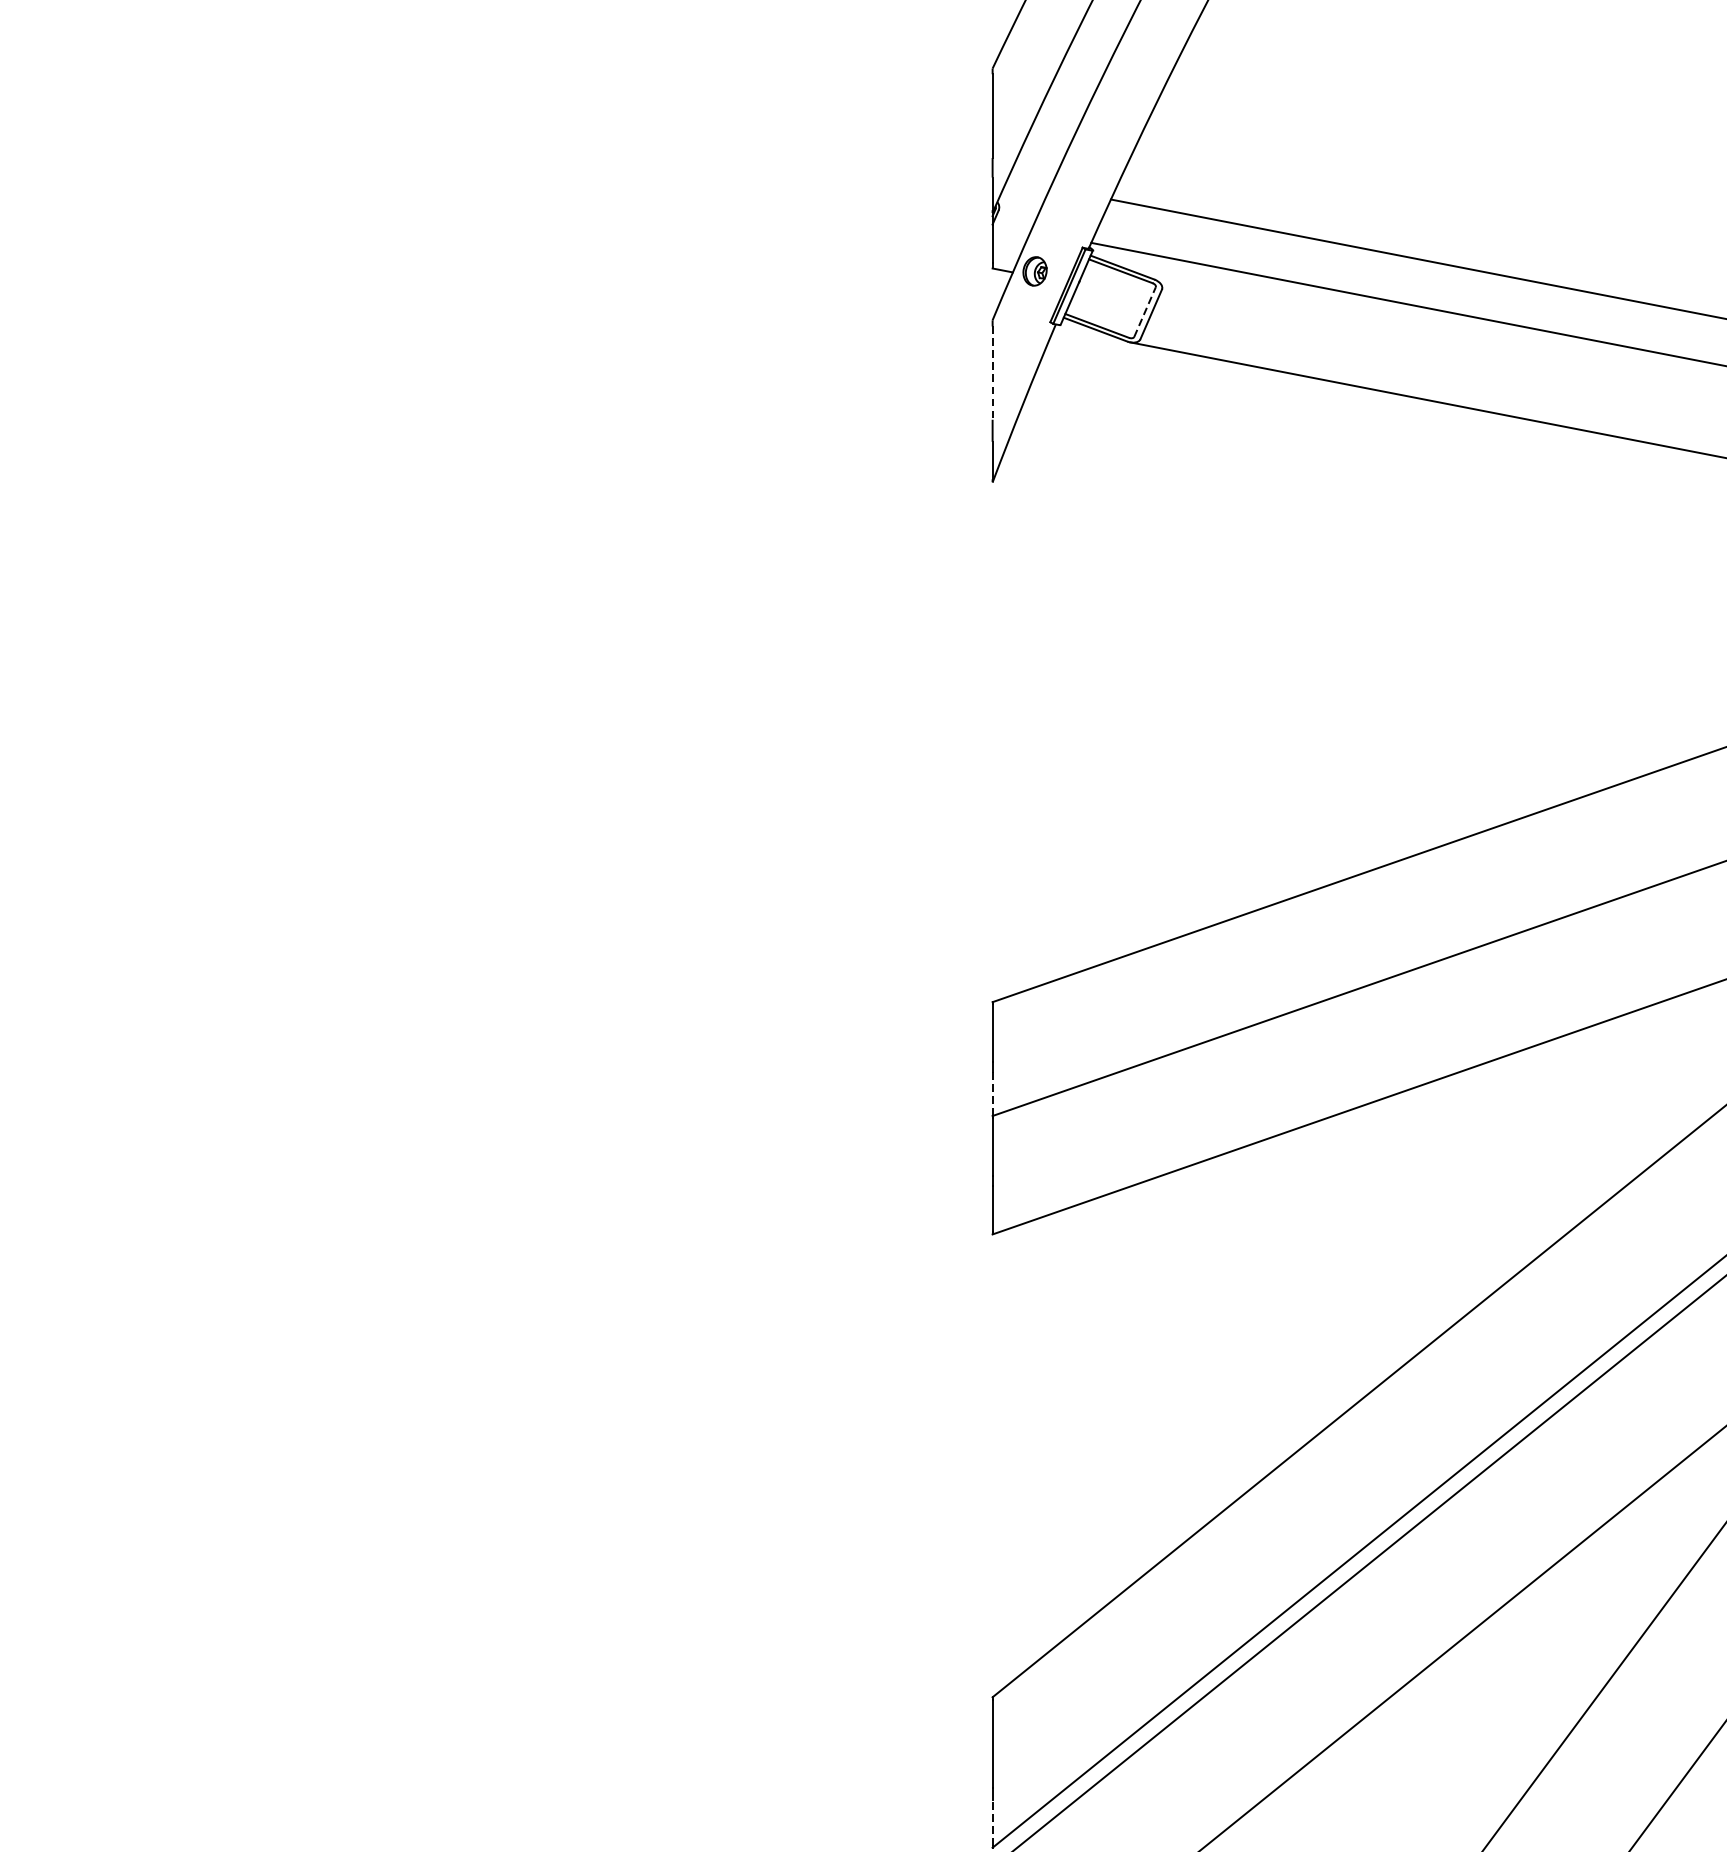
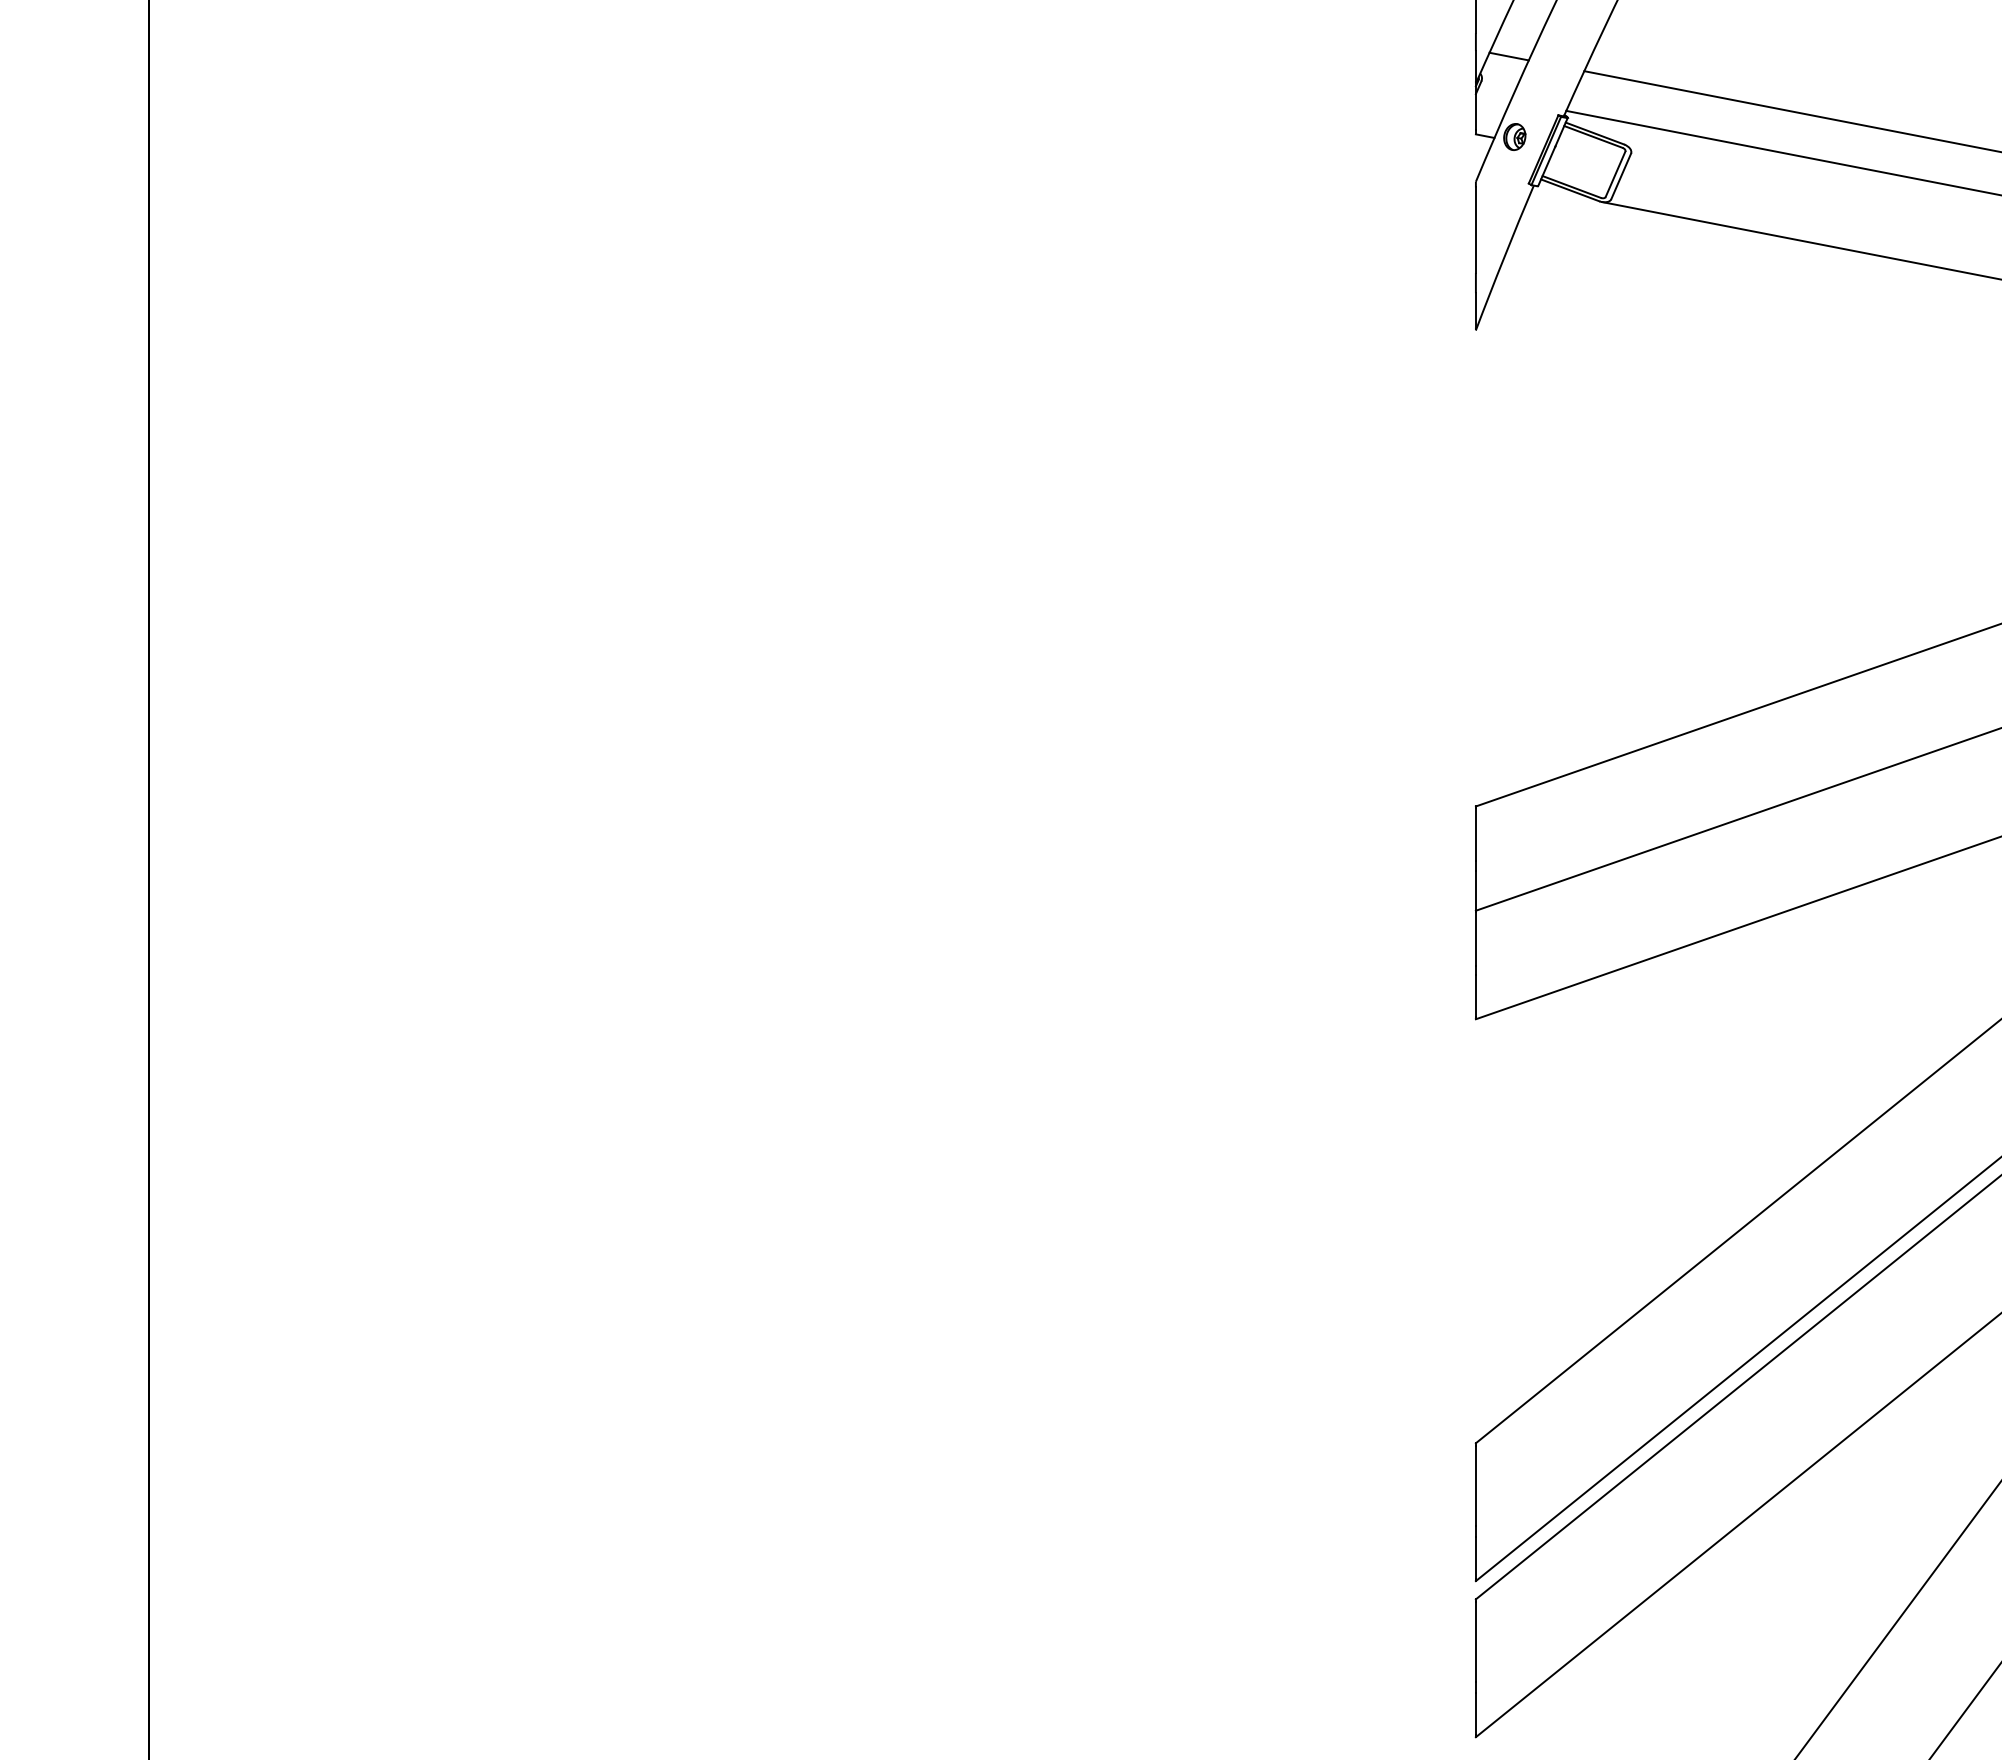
line: (1028, 183) -> (1508, 56), added
line: (1144, 312) -> (1615, 174), dashed -> solid
line: (992, 373) -> (1475, 230), dashed -> solid
line: (992, 1093) -> (1475, 890), dashed -> solid
line: (992, 1823) -> (1475, 1558), dashed -> solid

